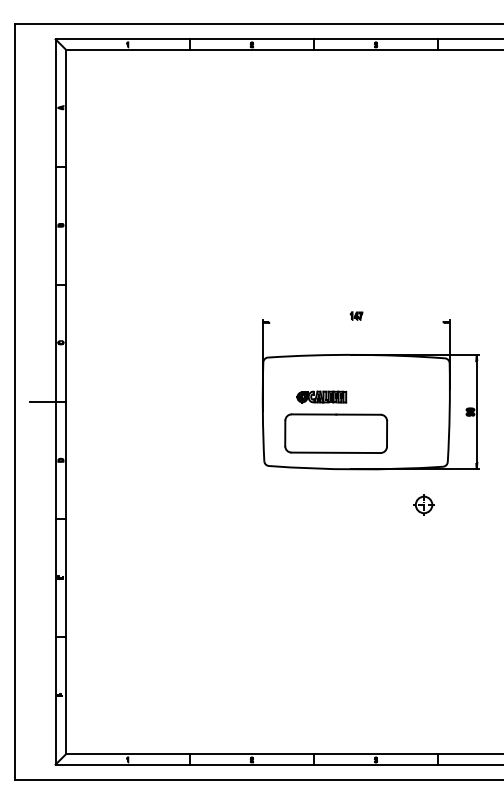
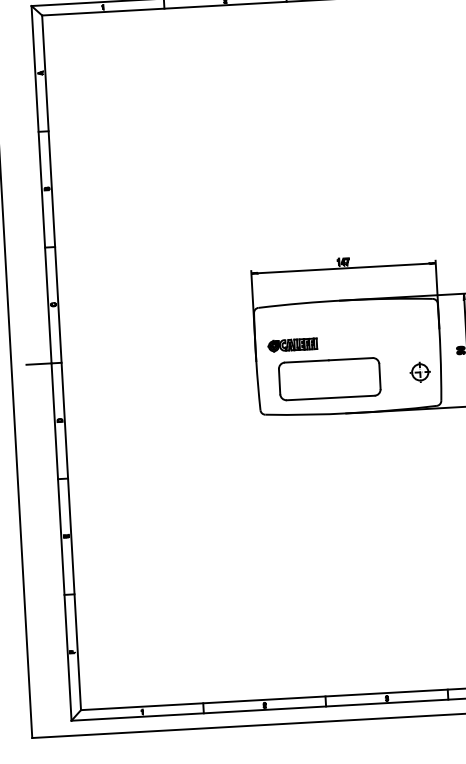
line: (356, 322) -> (343, 268), added
part: (321, 396) -> (292, 344), moved
part: (423, 504) -> (419, 371), moved

